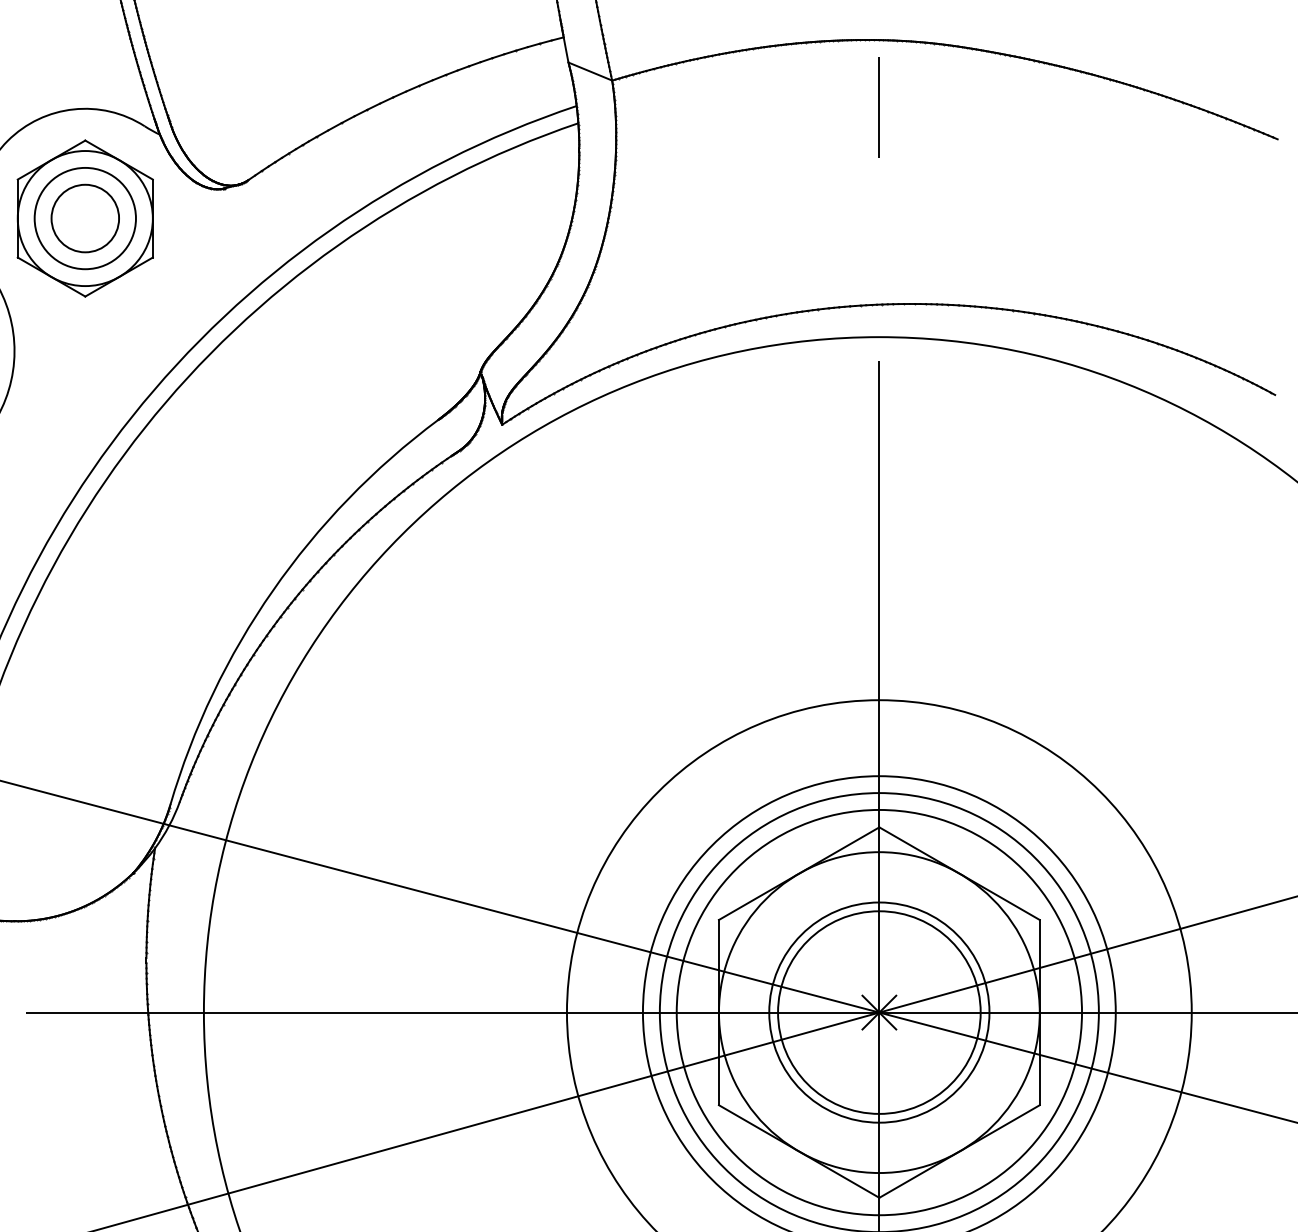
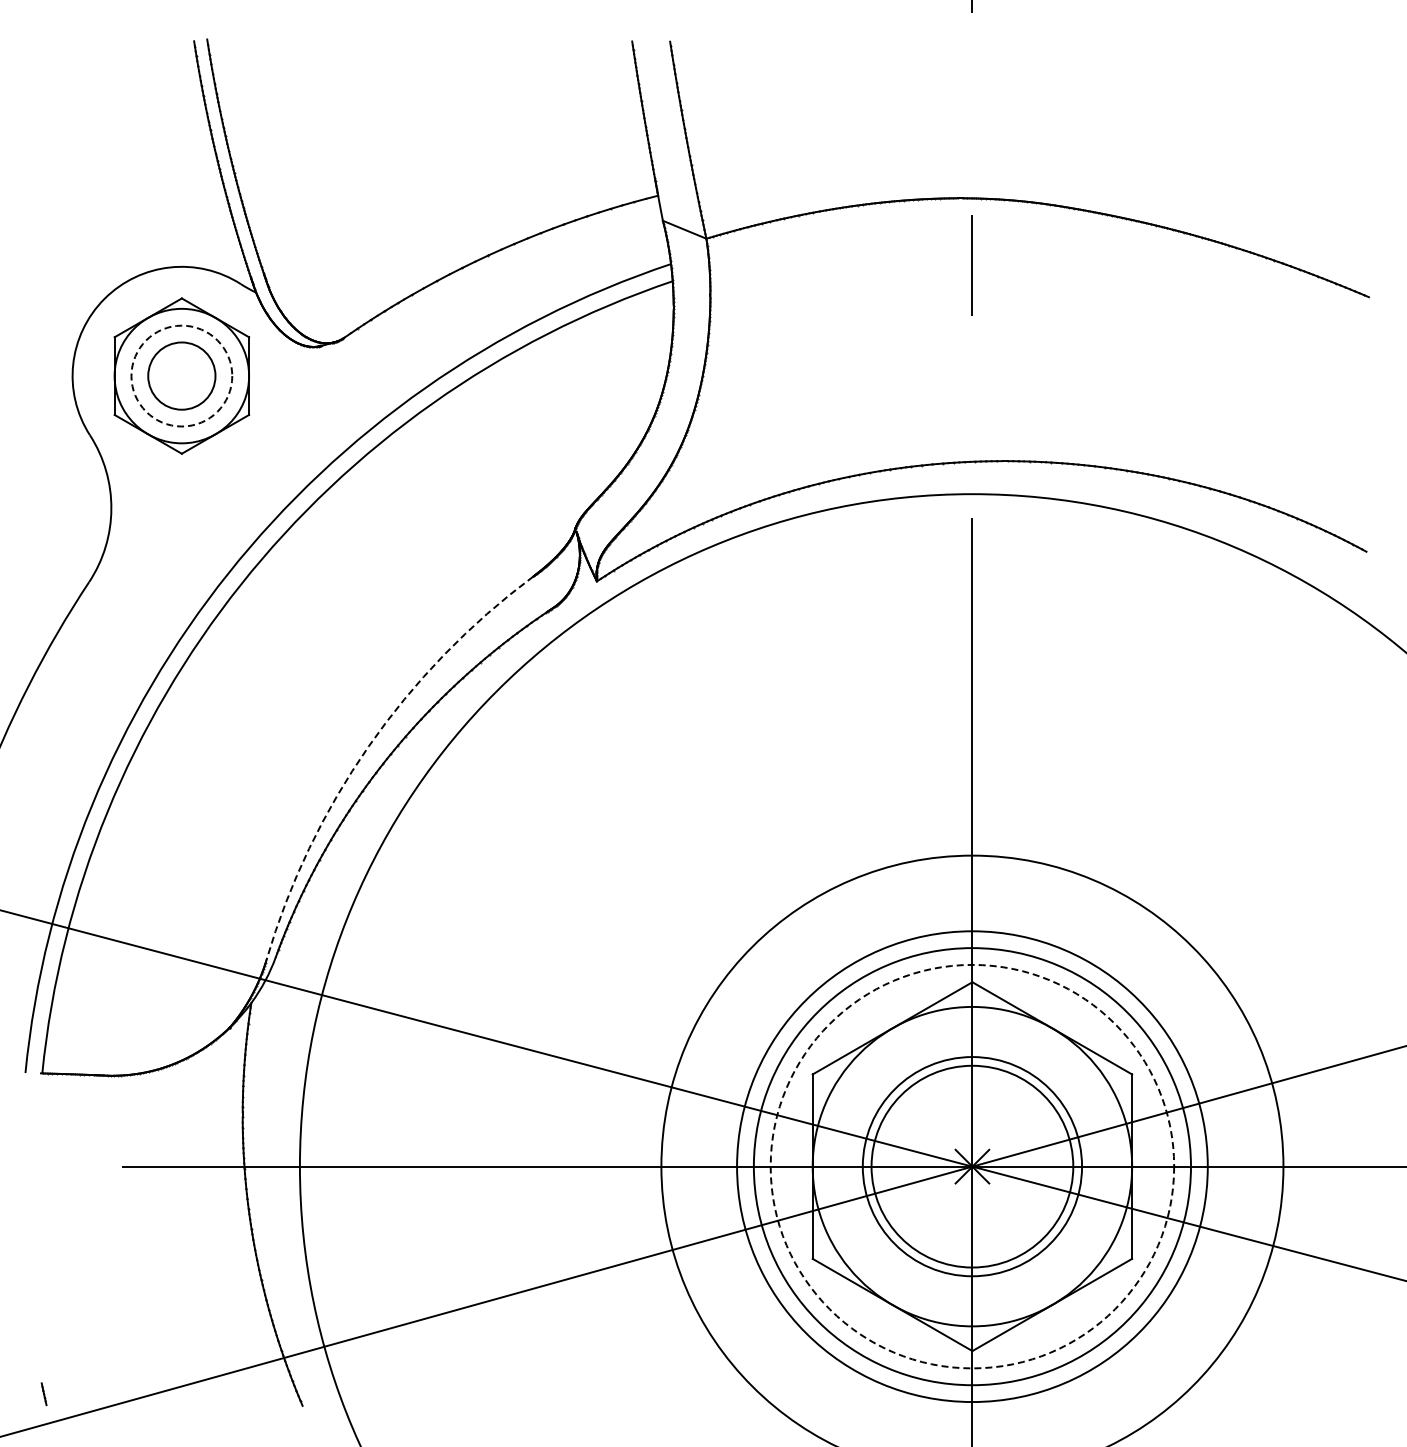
circle: (84, 217) -> (181, 375), solid -> dashed
arc: (272, 590) -> (368, 746), solid -> dashed
circle: (879, 1012) -> (972, 1166), solid -> dashed

